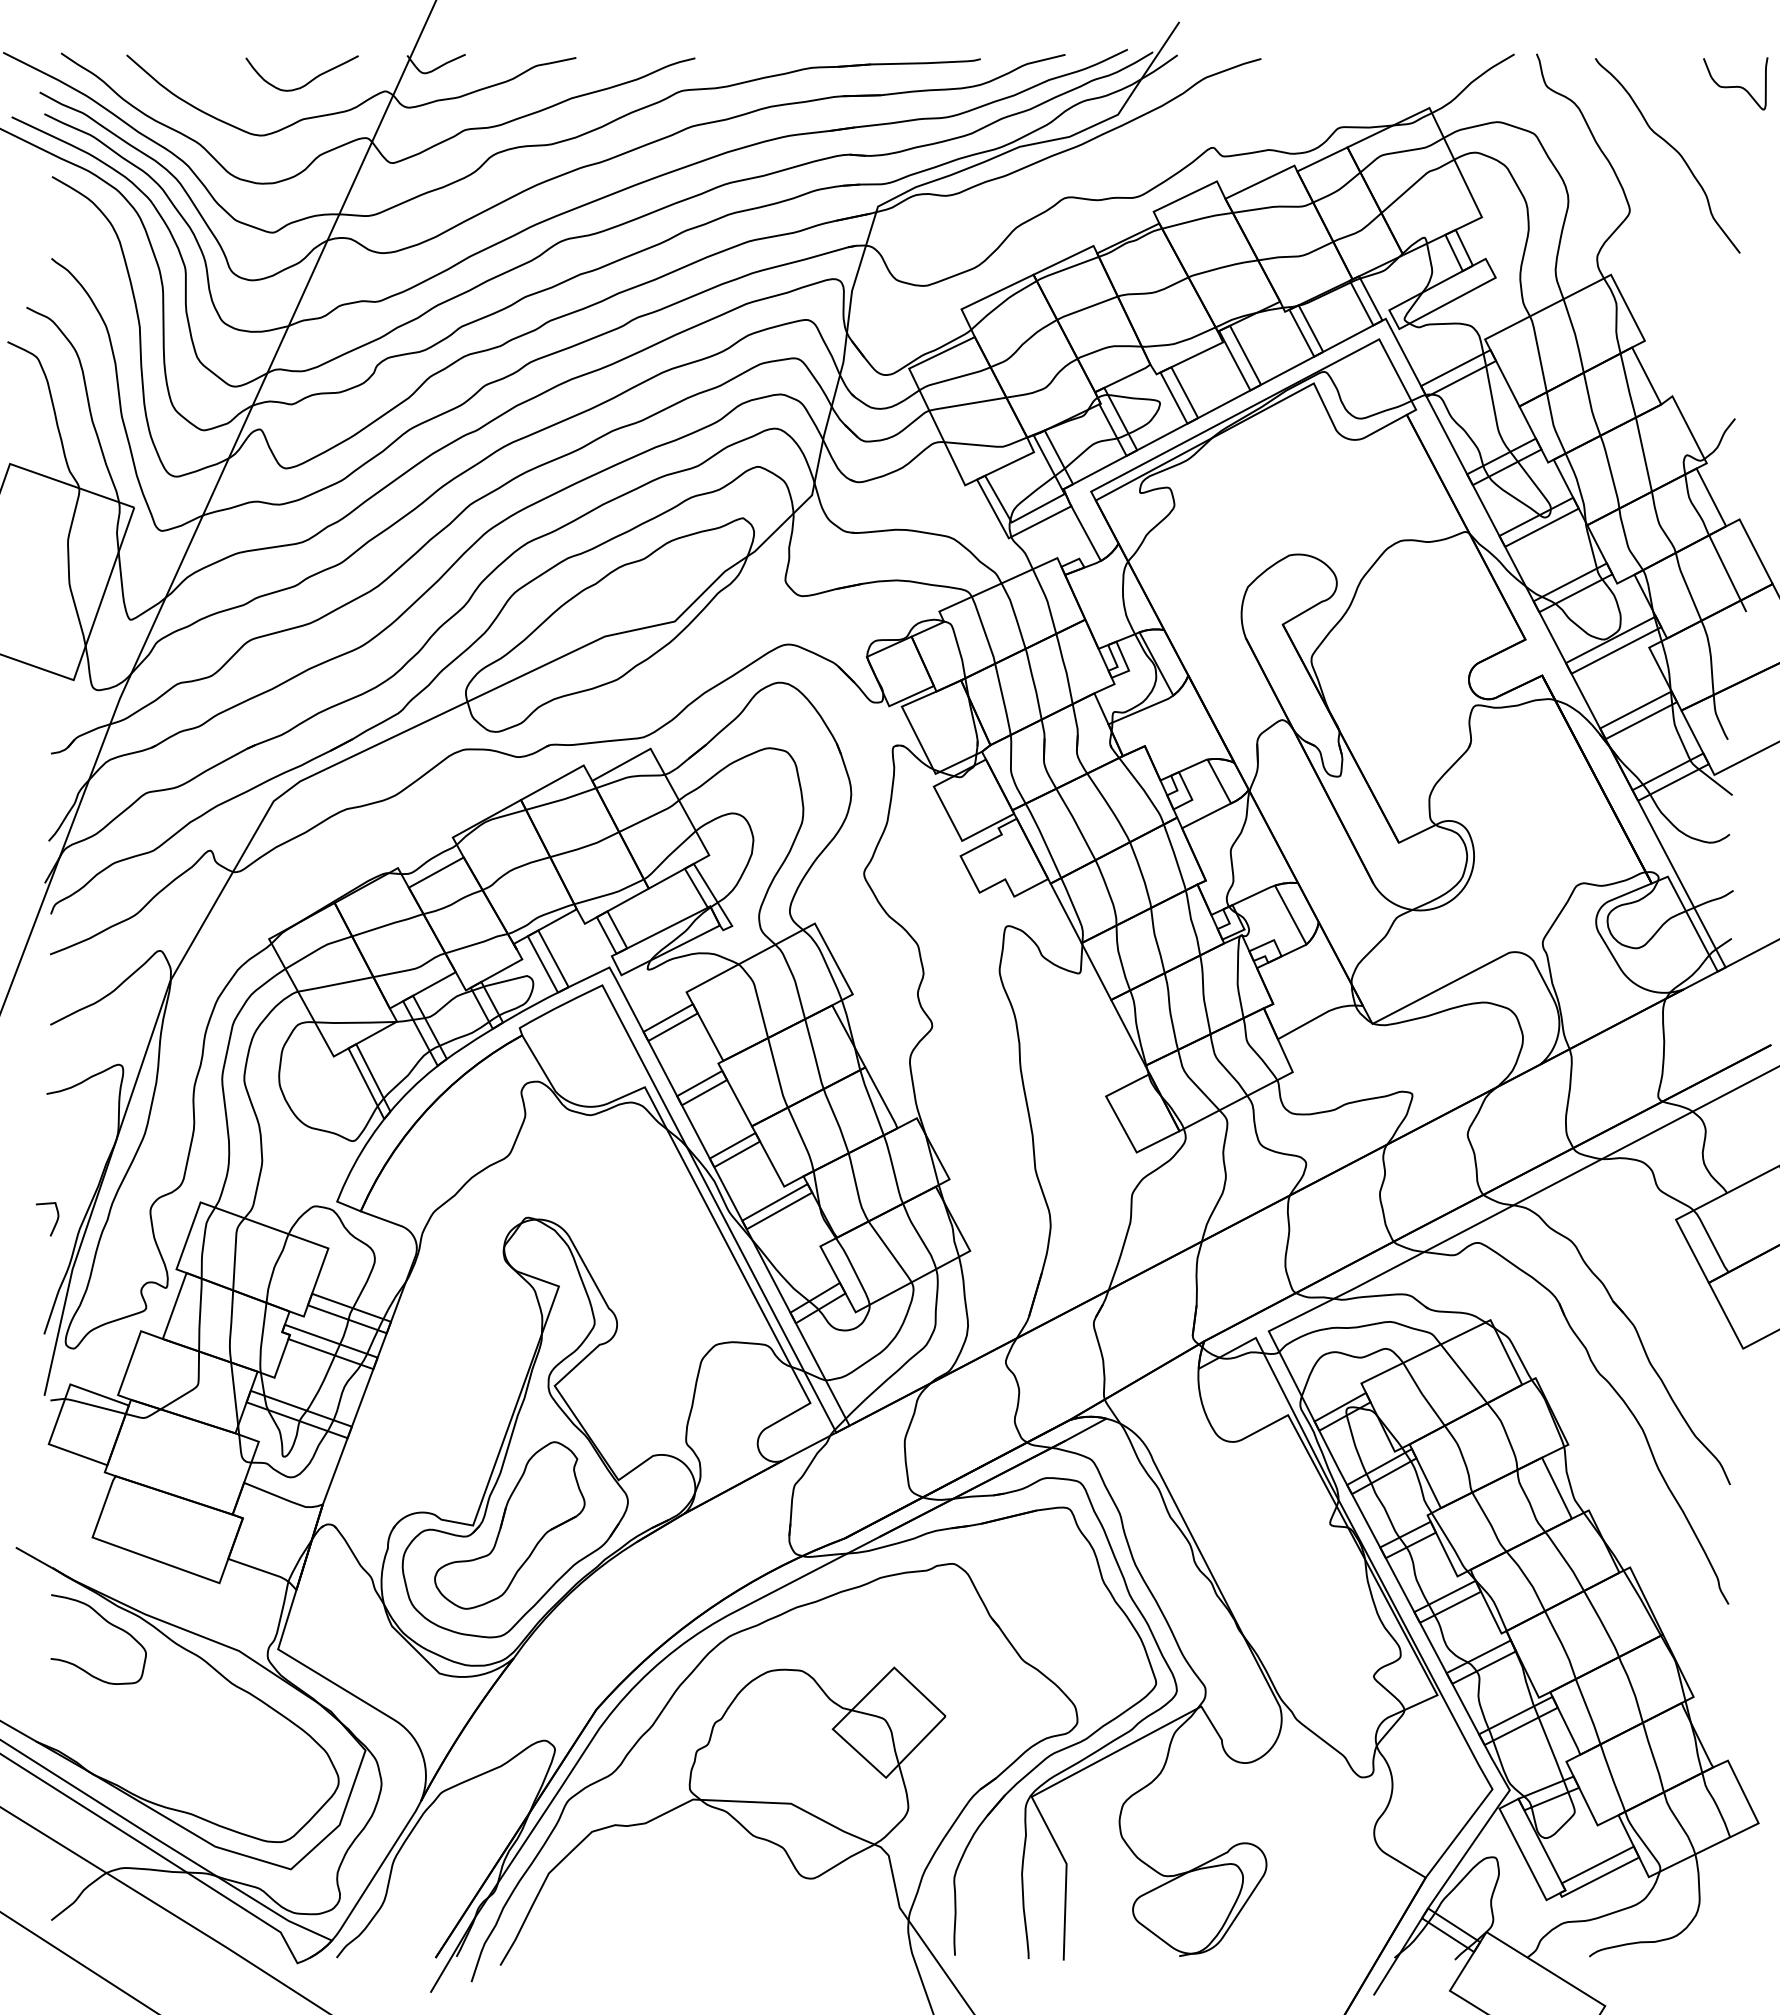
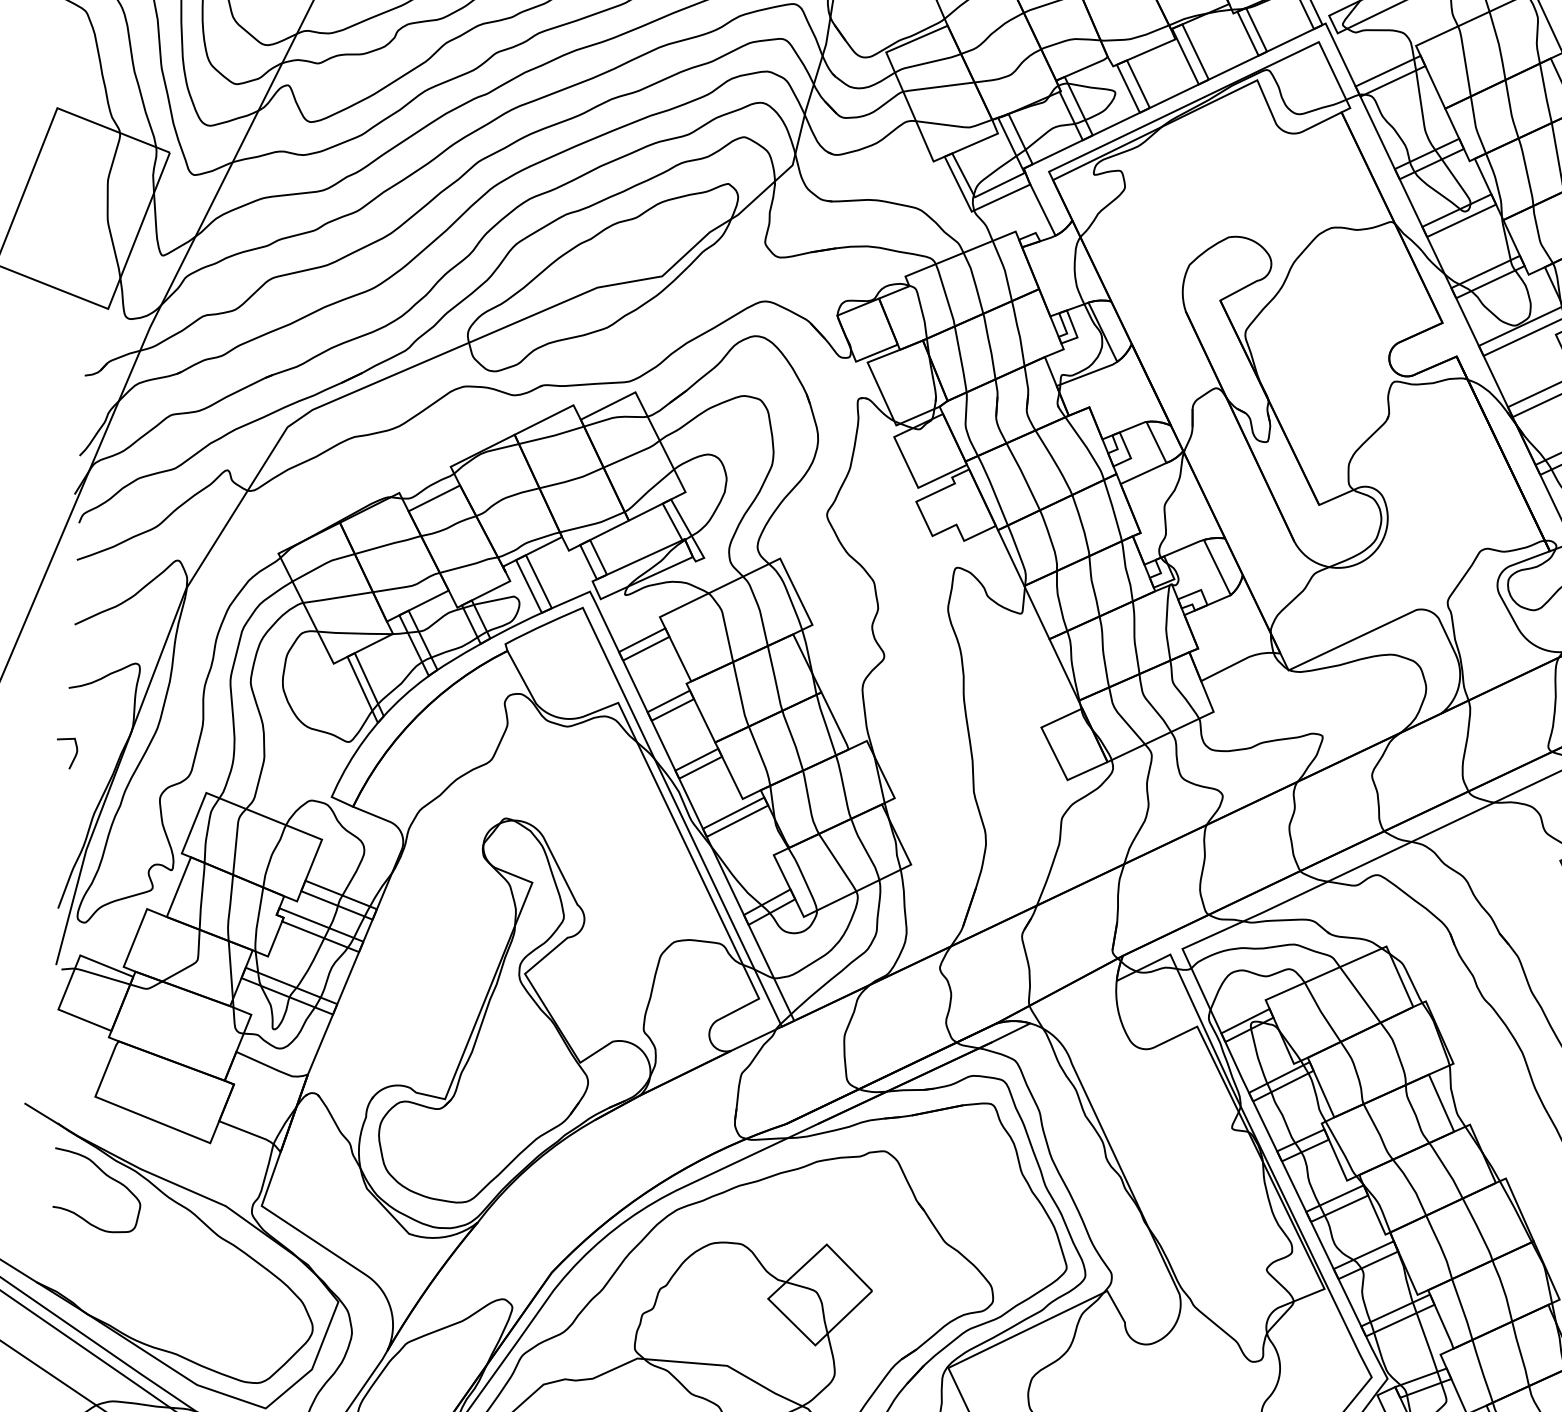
curve: (55, 1222) -> (74, 756), moved
part: (509, 1525) -> (478, 1100), removed

